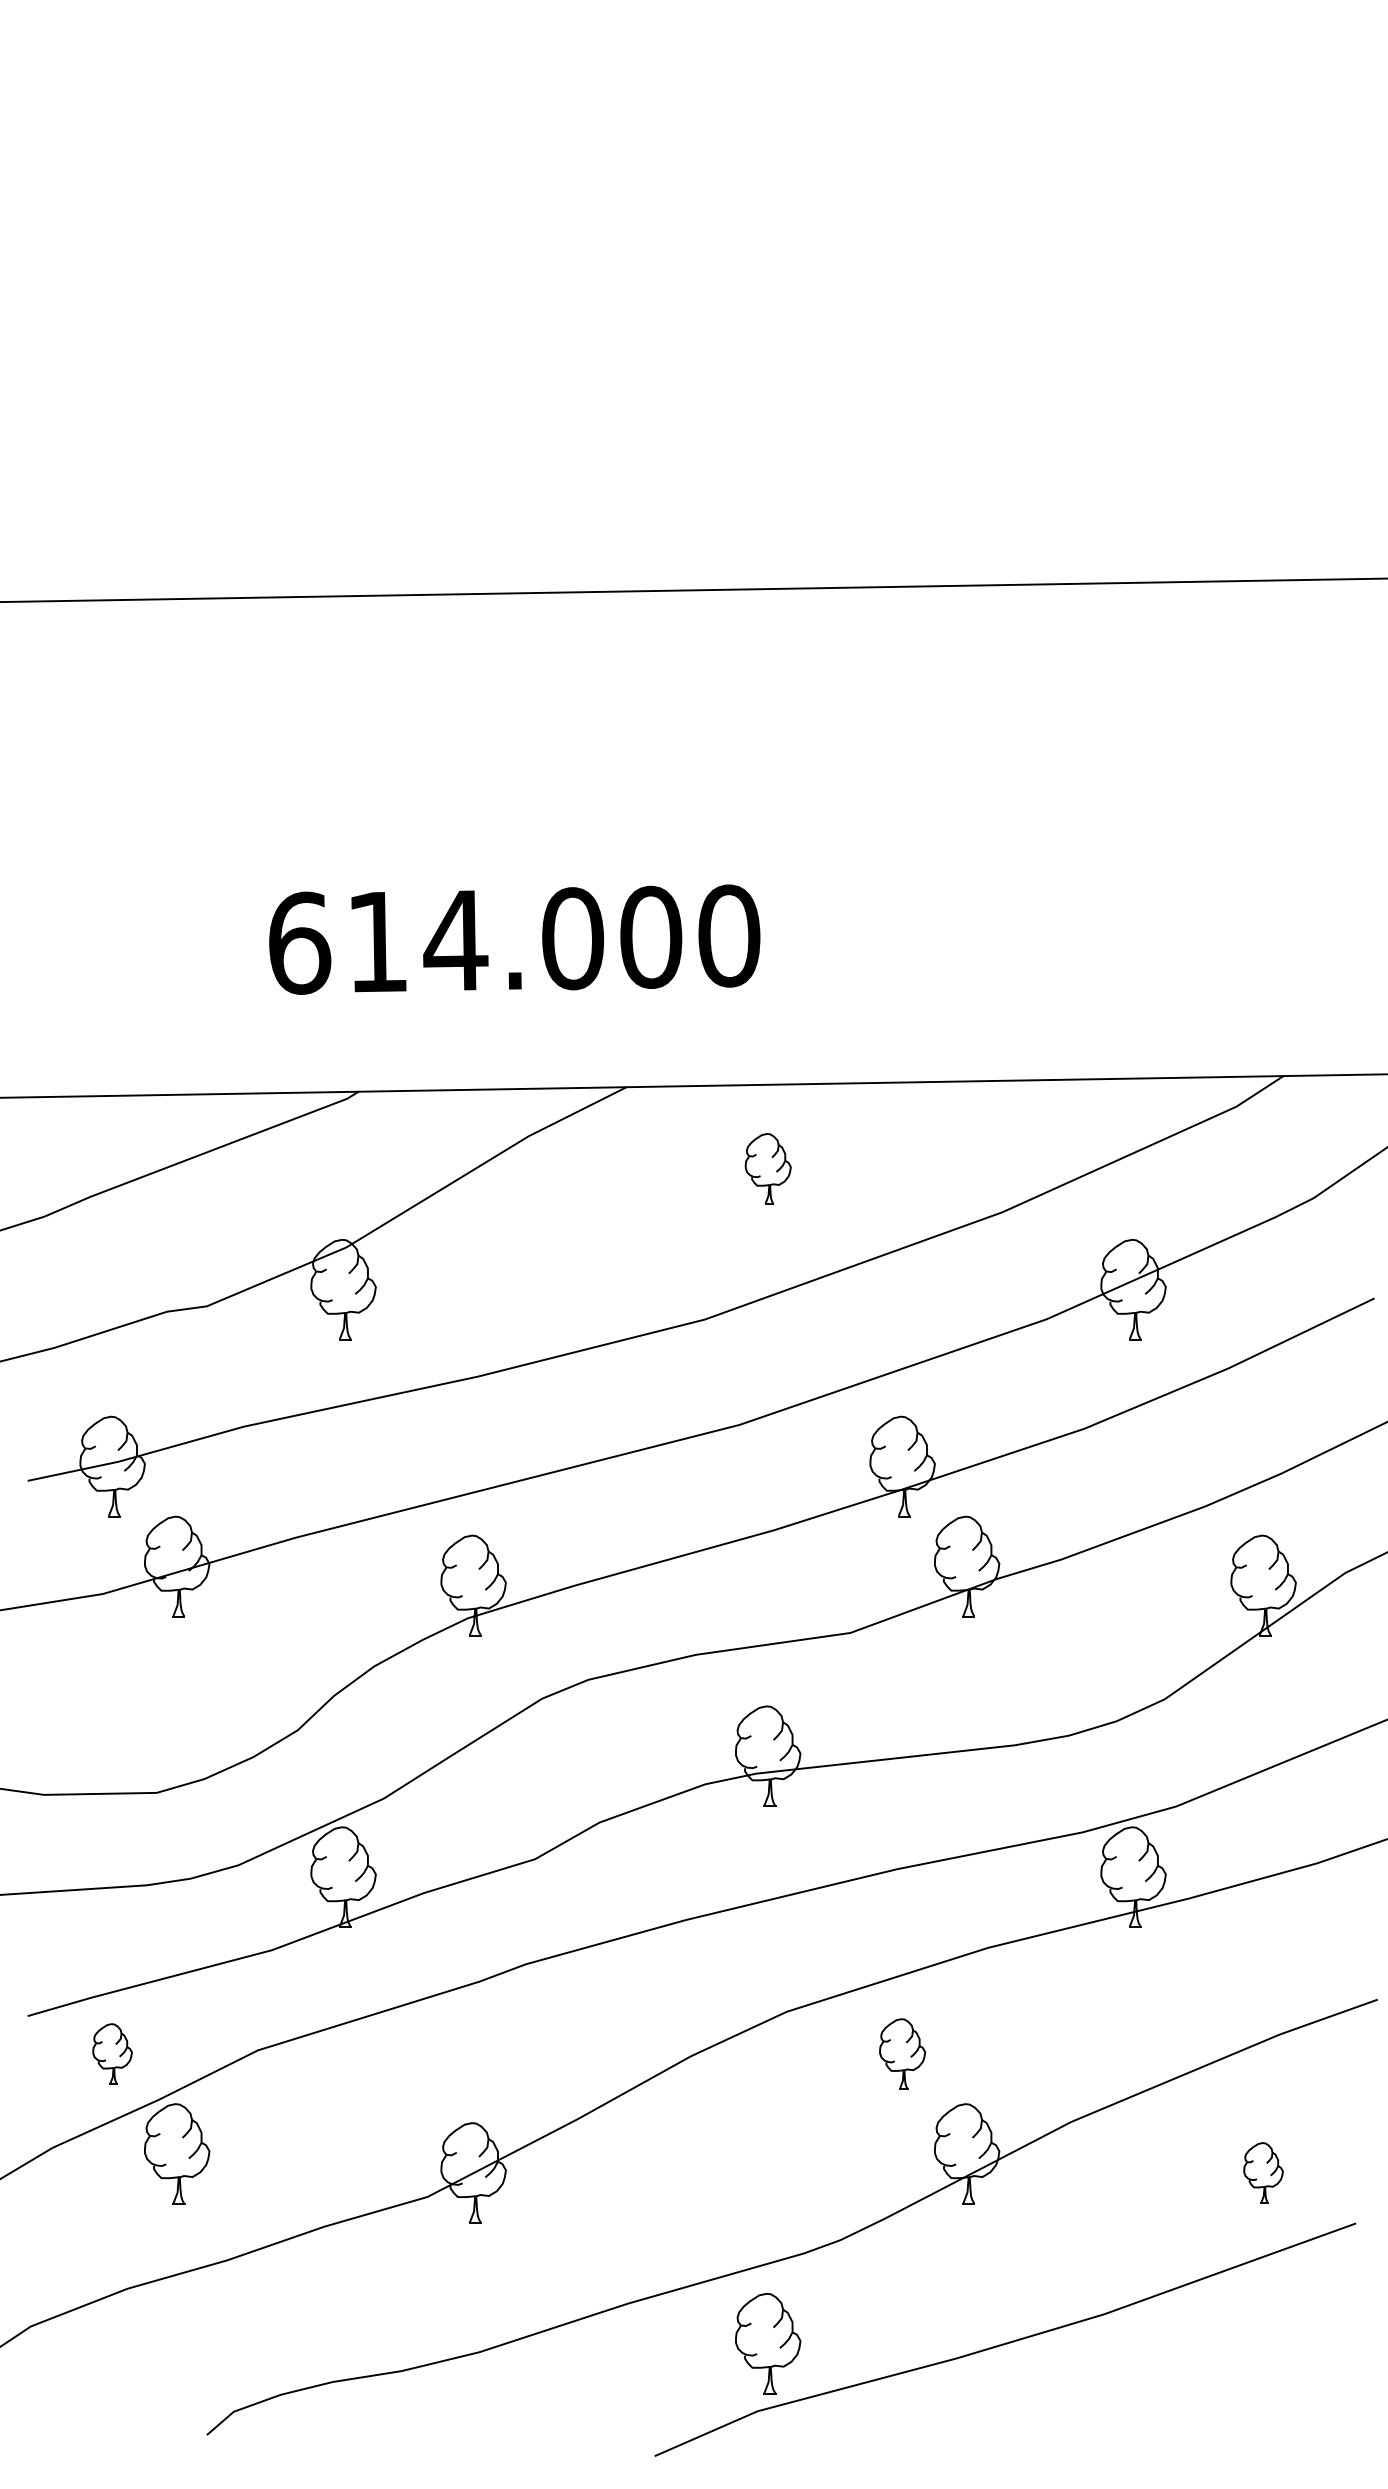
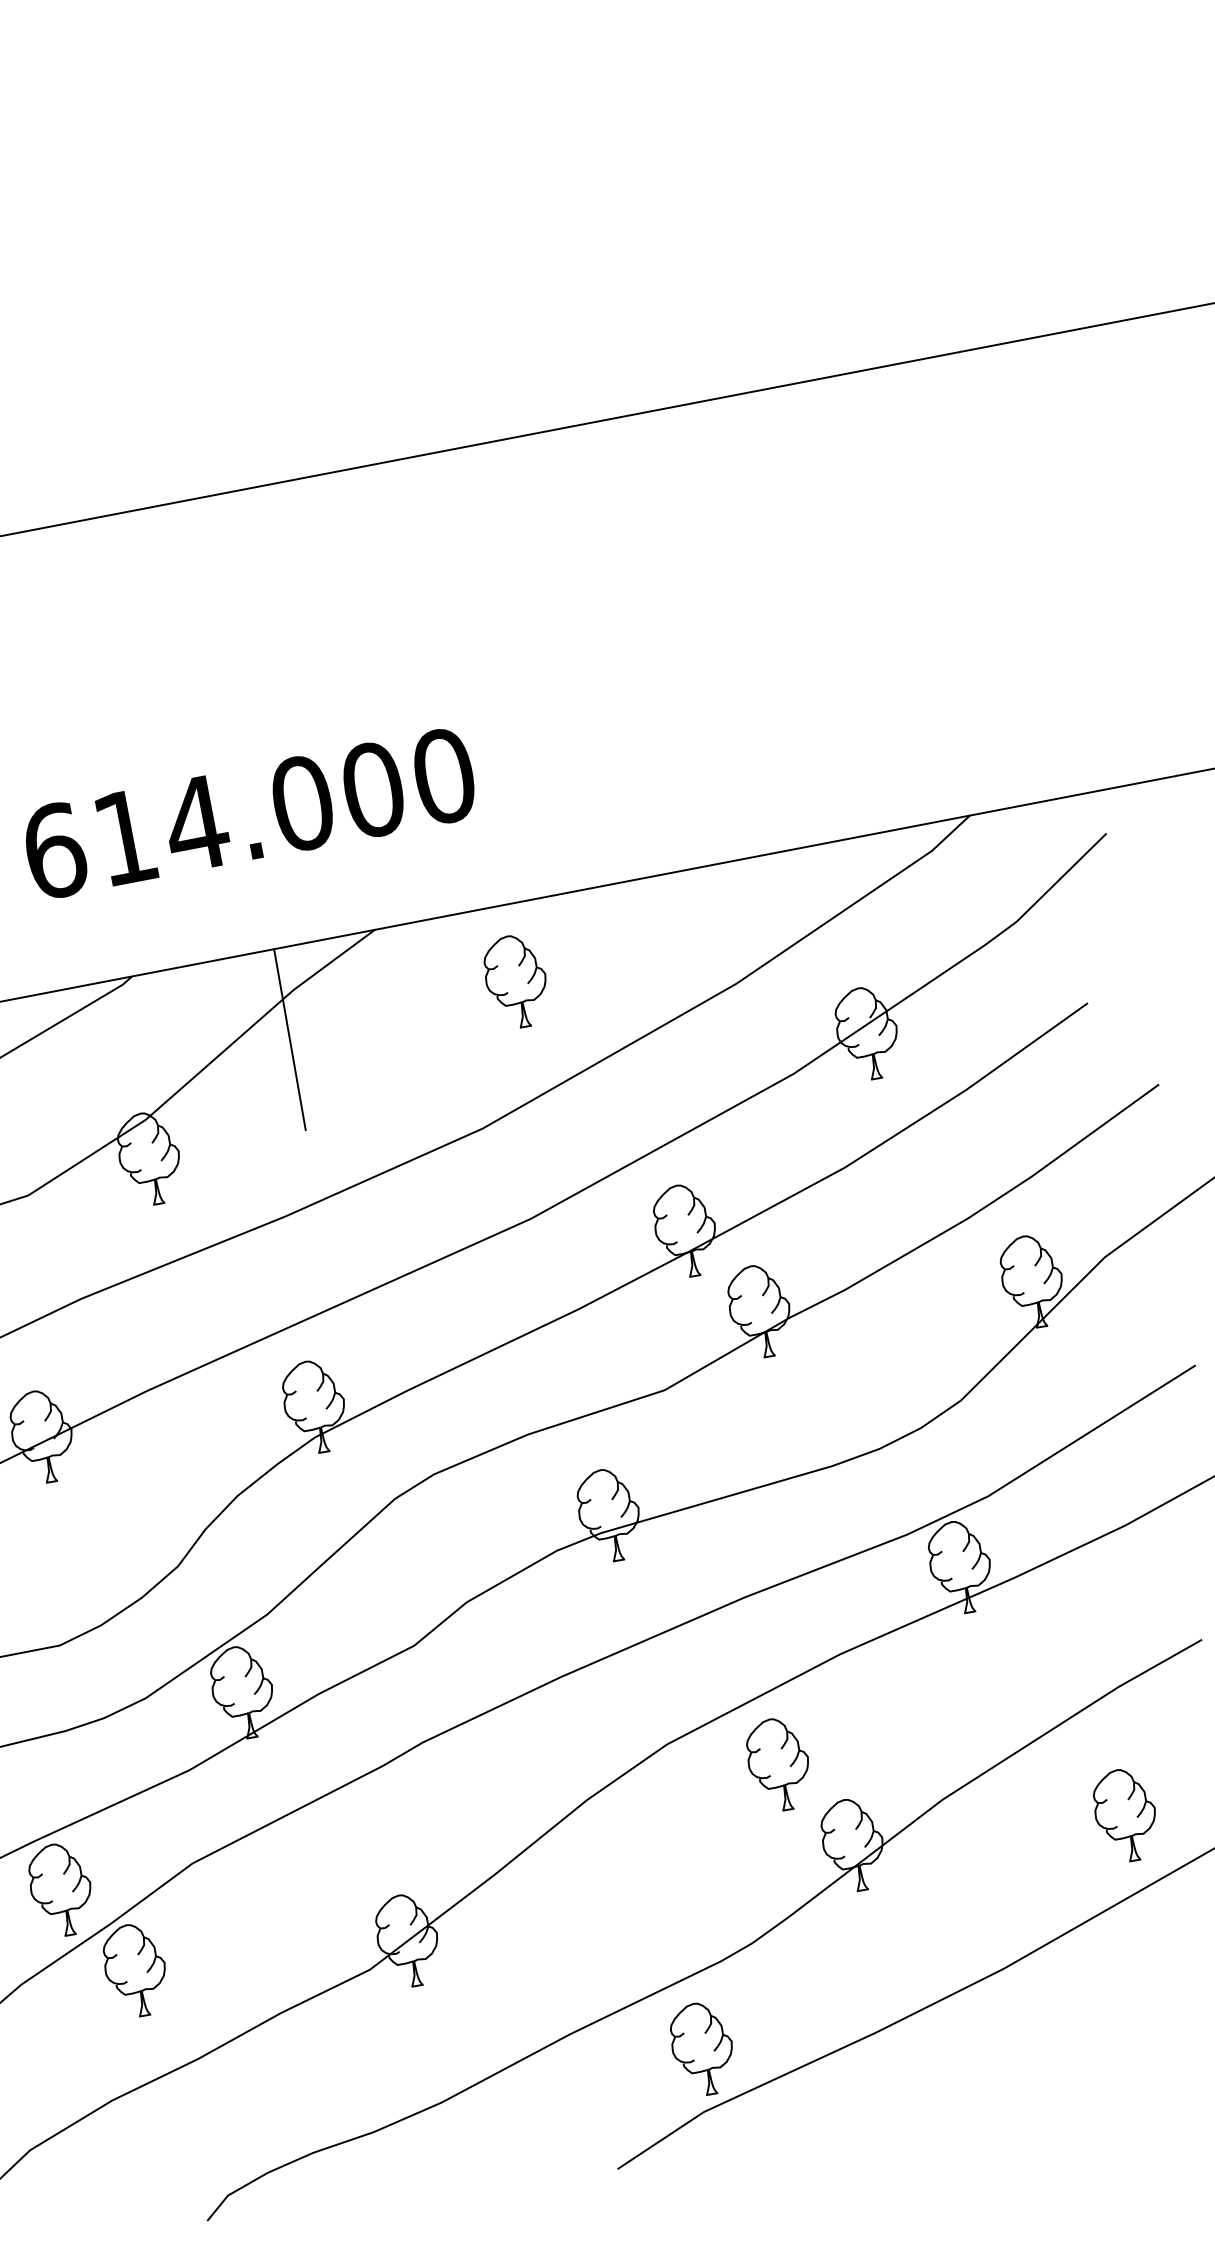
part: (768, 1168) -> (516, 981), size x1.43
line: (515, 1188) -> (289, 1039), added
part: (112, 2053) -> (60, 1889), size x1.67
part: (902, 2053) -> (778, 1764), size x1.43
part: (1263, 2172) -> (1125, 1814), size x1.67

